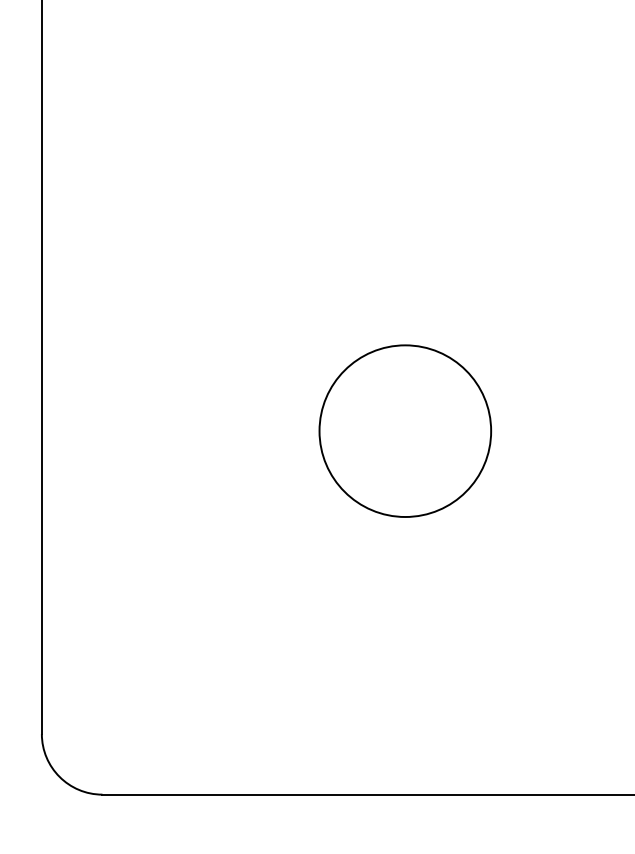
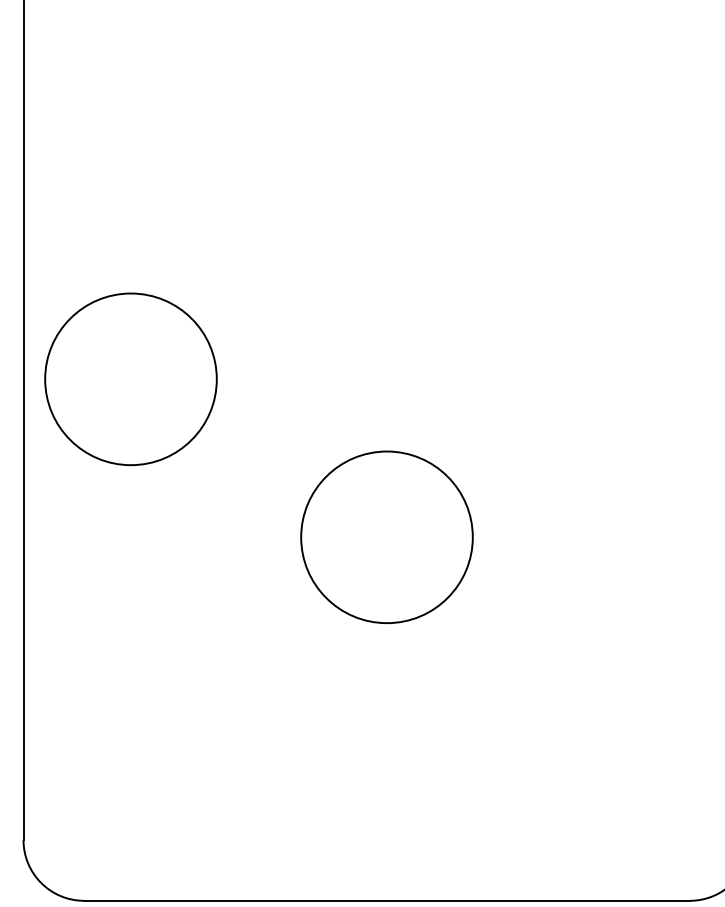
circle: (148, 273) -> (130, 379), added

